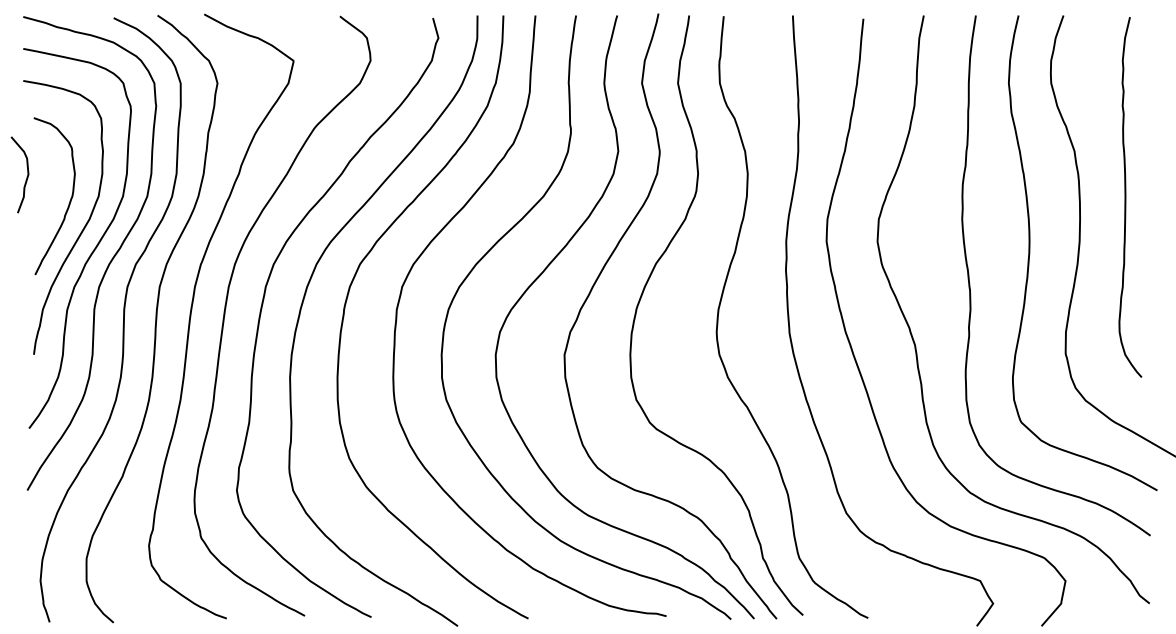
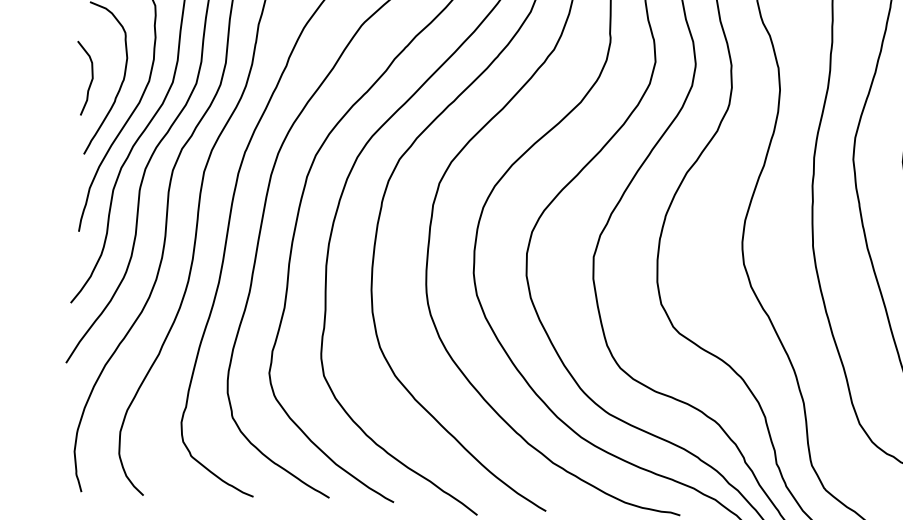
curve: (26, 176) -> (90, 80), moved

